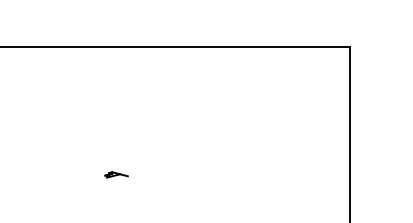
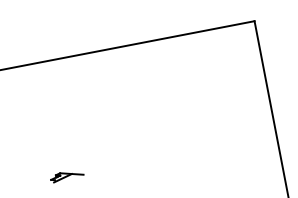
part: (116, 174) -> (66, 175), size x1.6

